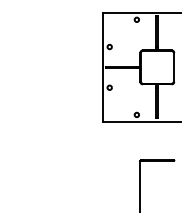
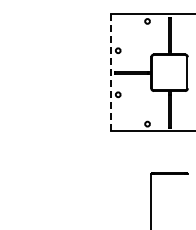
line: (102, 67) -> (110, 72), solid -> dashed

